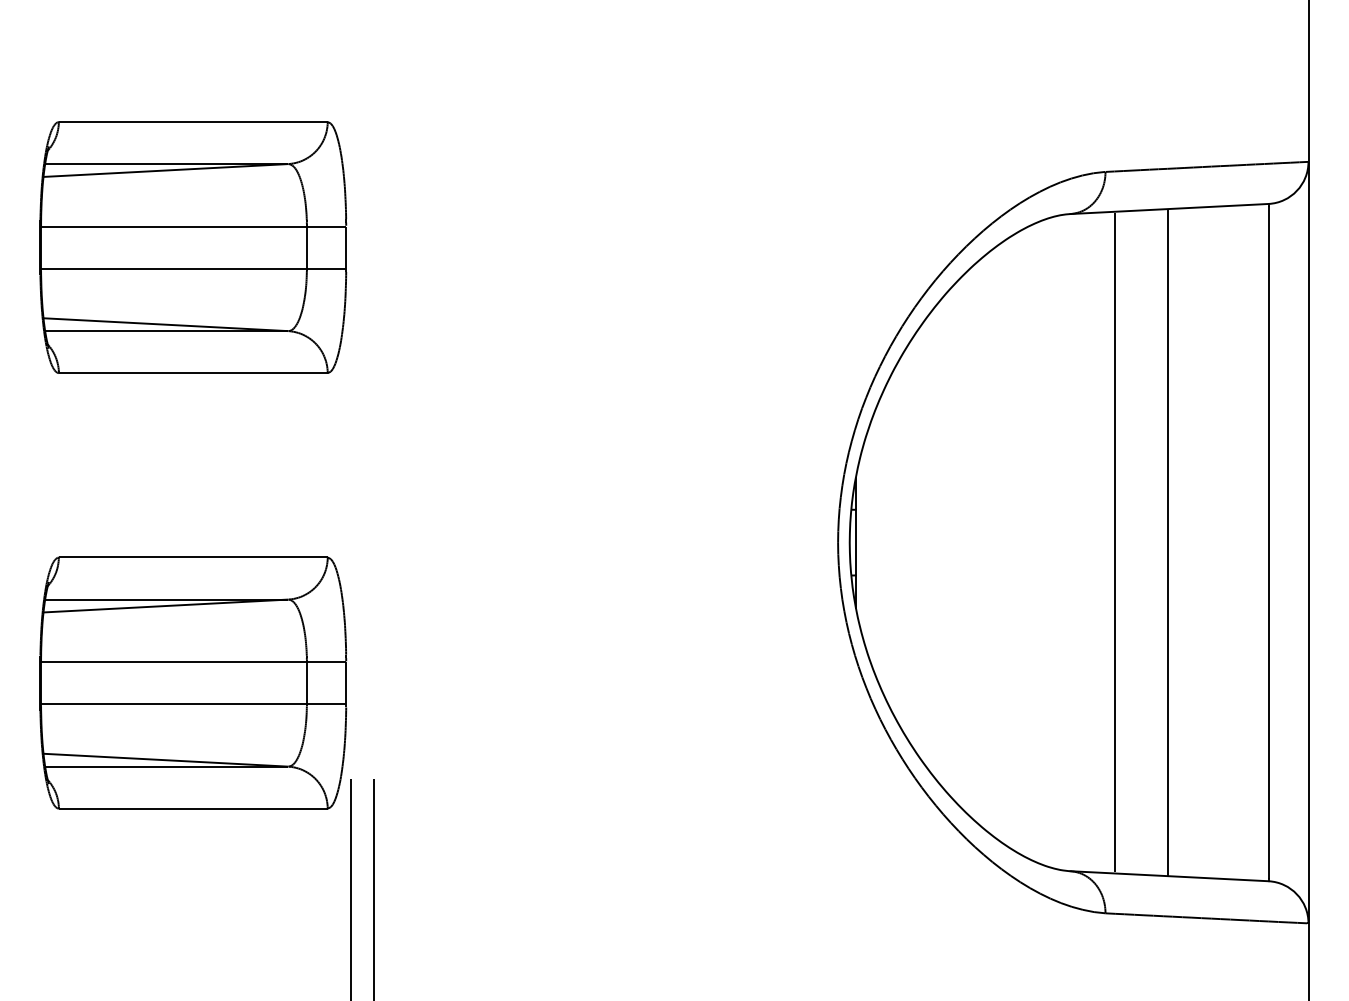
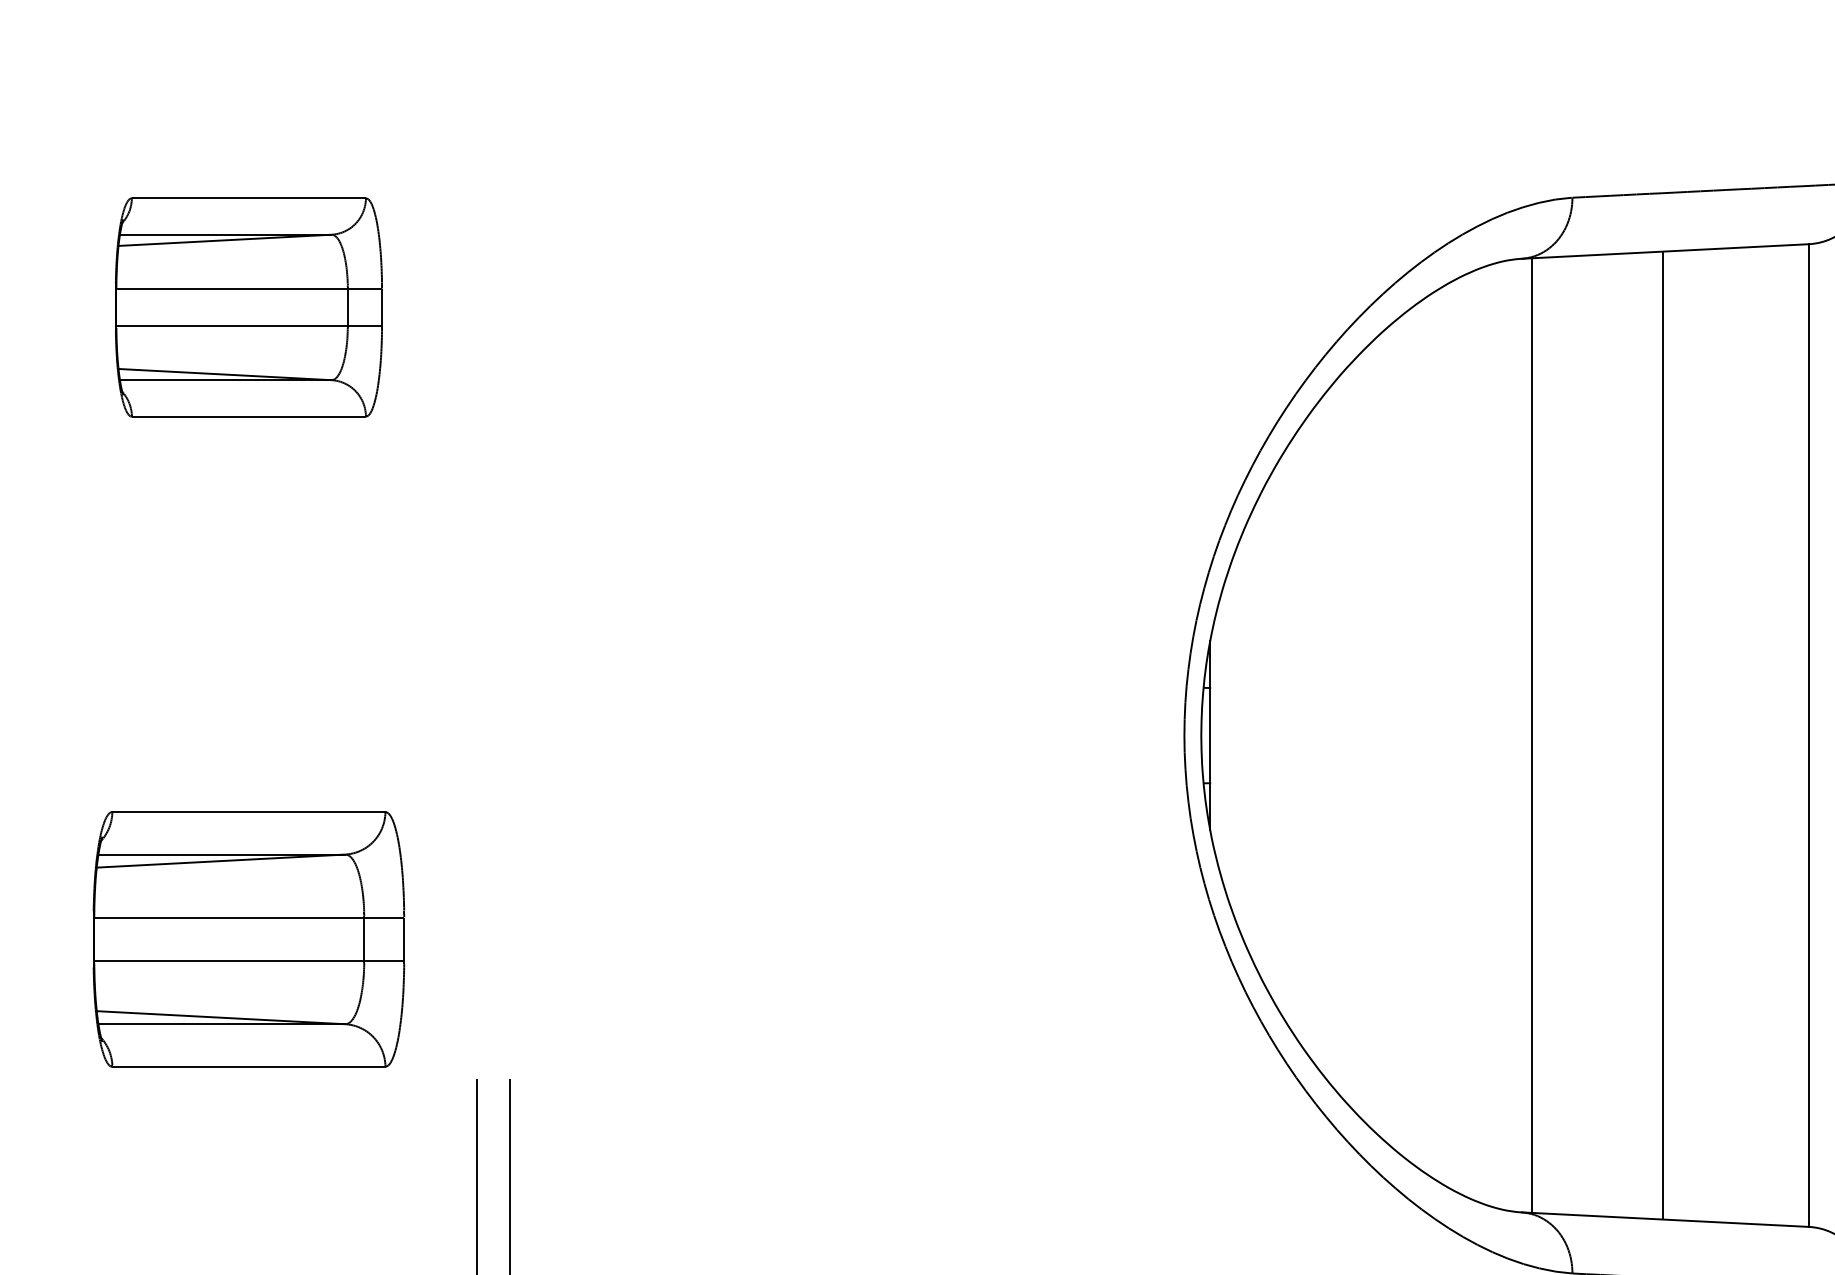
part: (193, 247) -> (249, 307), size x0.6
line: (1114, 542) -> (1531, 735), moved
part: (193, 682) -> (249, 938), size x0.7

